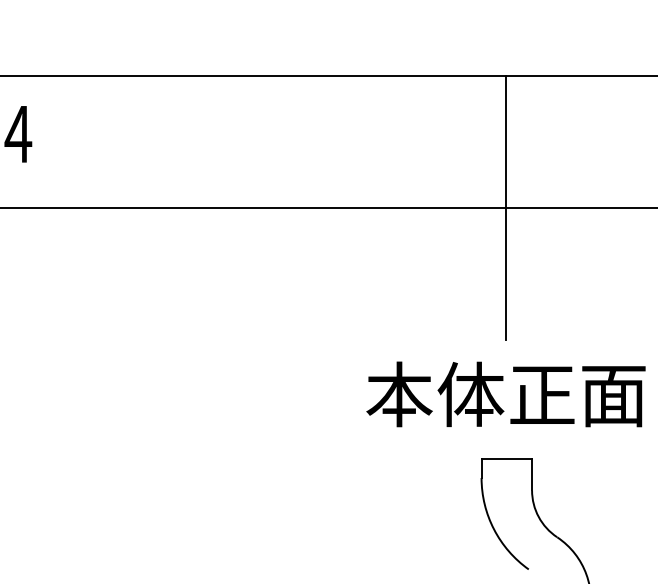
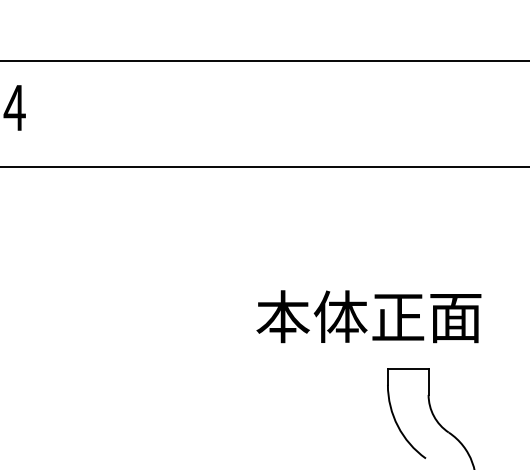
line: (505, 207) -> (407, 166), removed
text: (505, 394) -> (368, 316), moved

